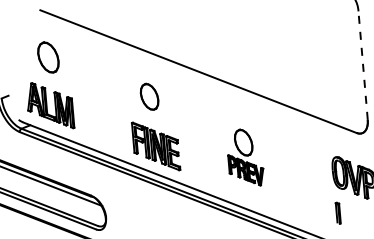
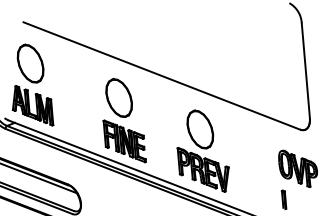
part: (48, 57) -> (30, 63), size x1.43
line: (362, 65) -> (305, 70), dashed -> solid
part: (148, 96) -> (118, 97), size x1.67
part: (244, 156) -> (202, 150), size x1.67

